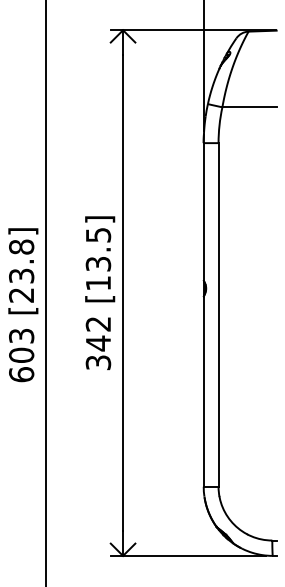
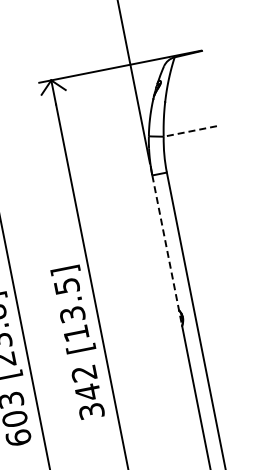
line: (249, 107) -> (190, 131), solid -> dashed
line: (203, 220) -> (167, 251), solid -> dashed

